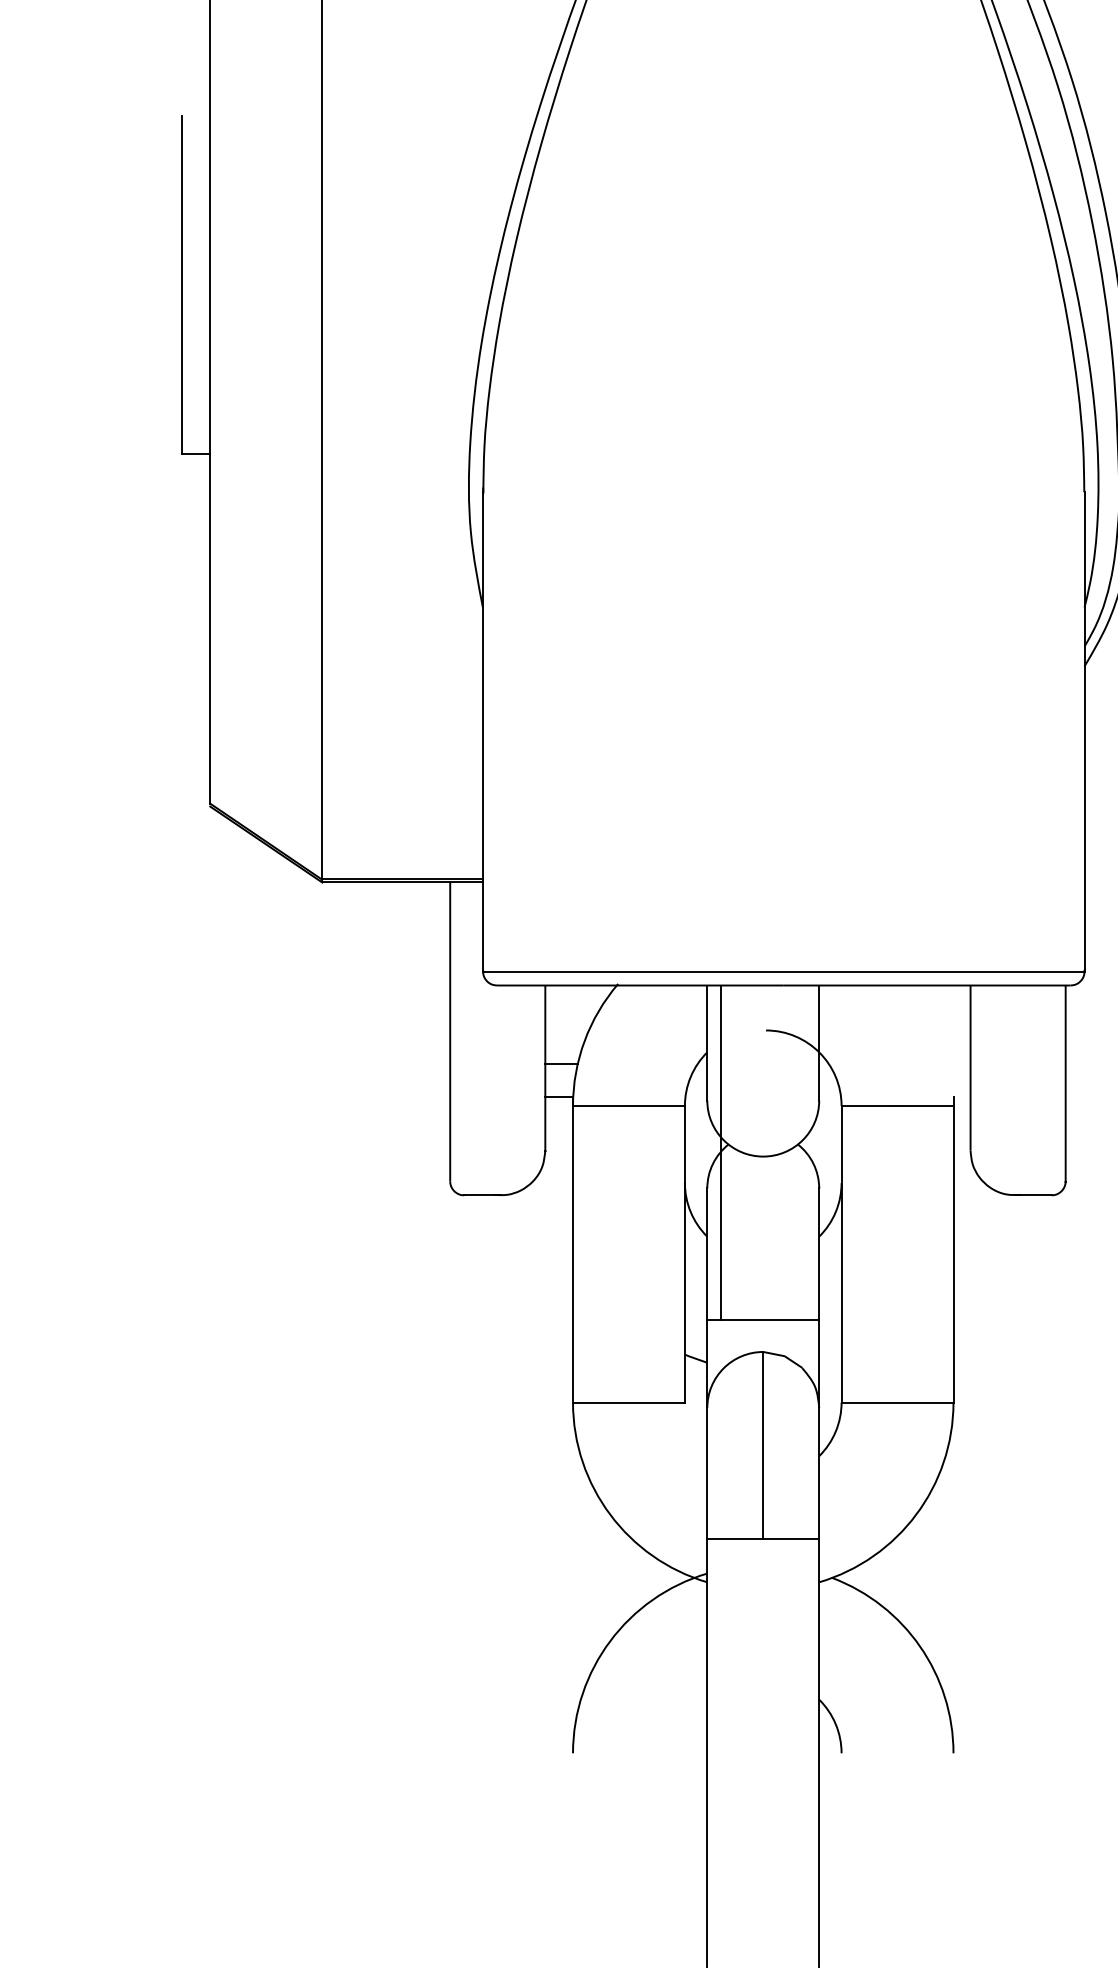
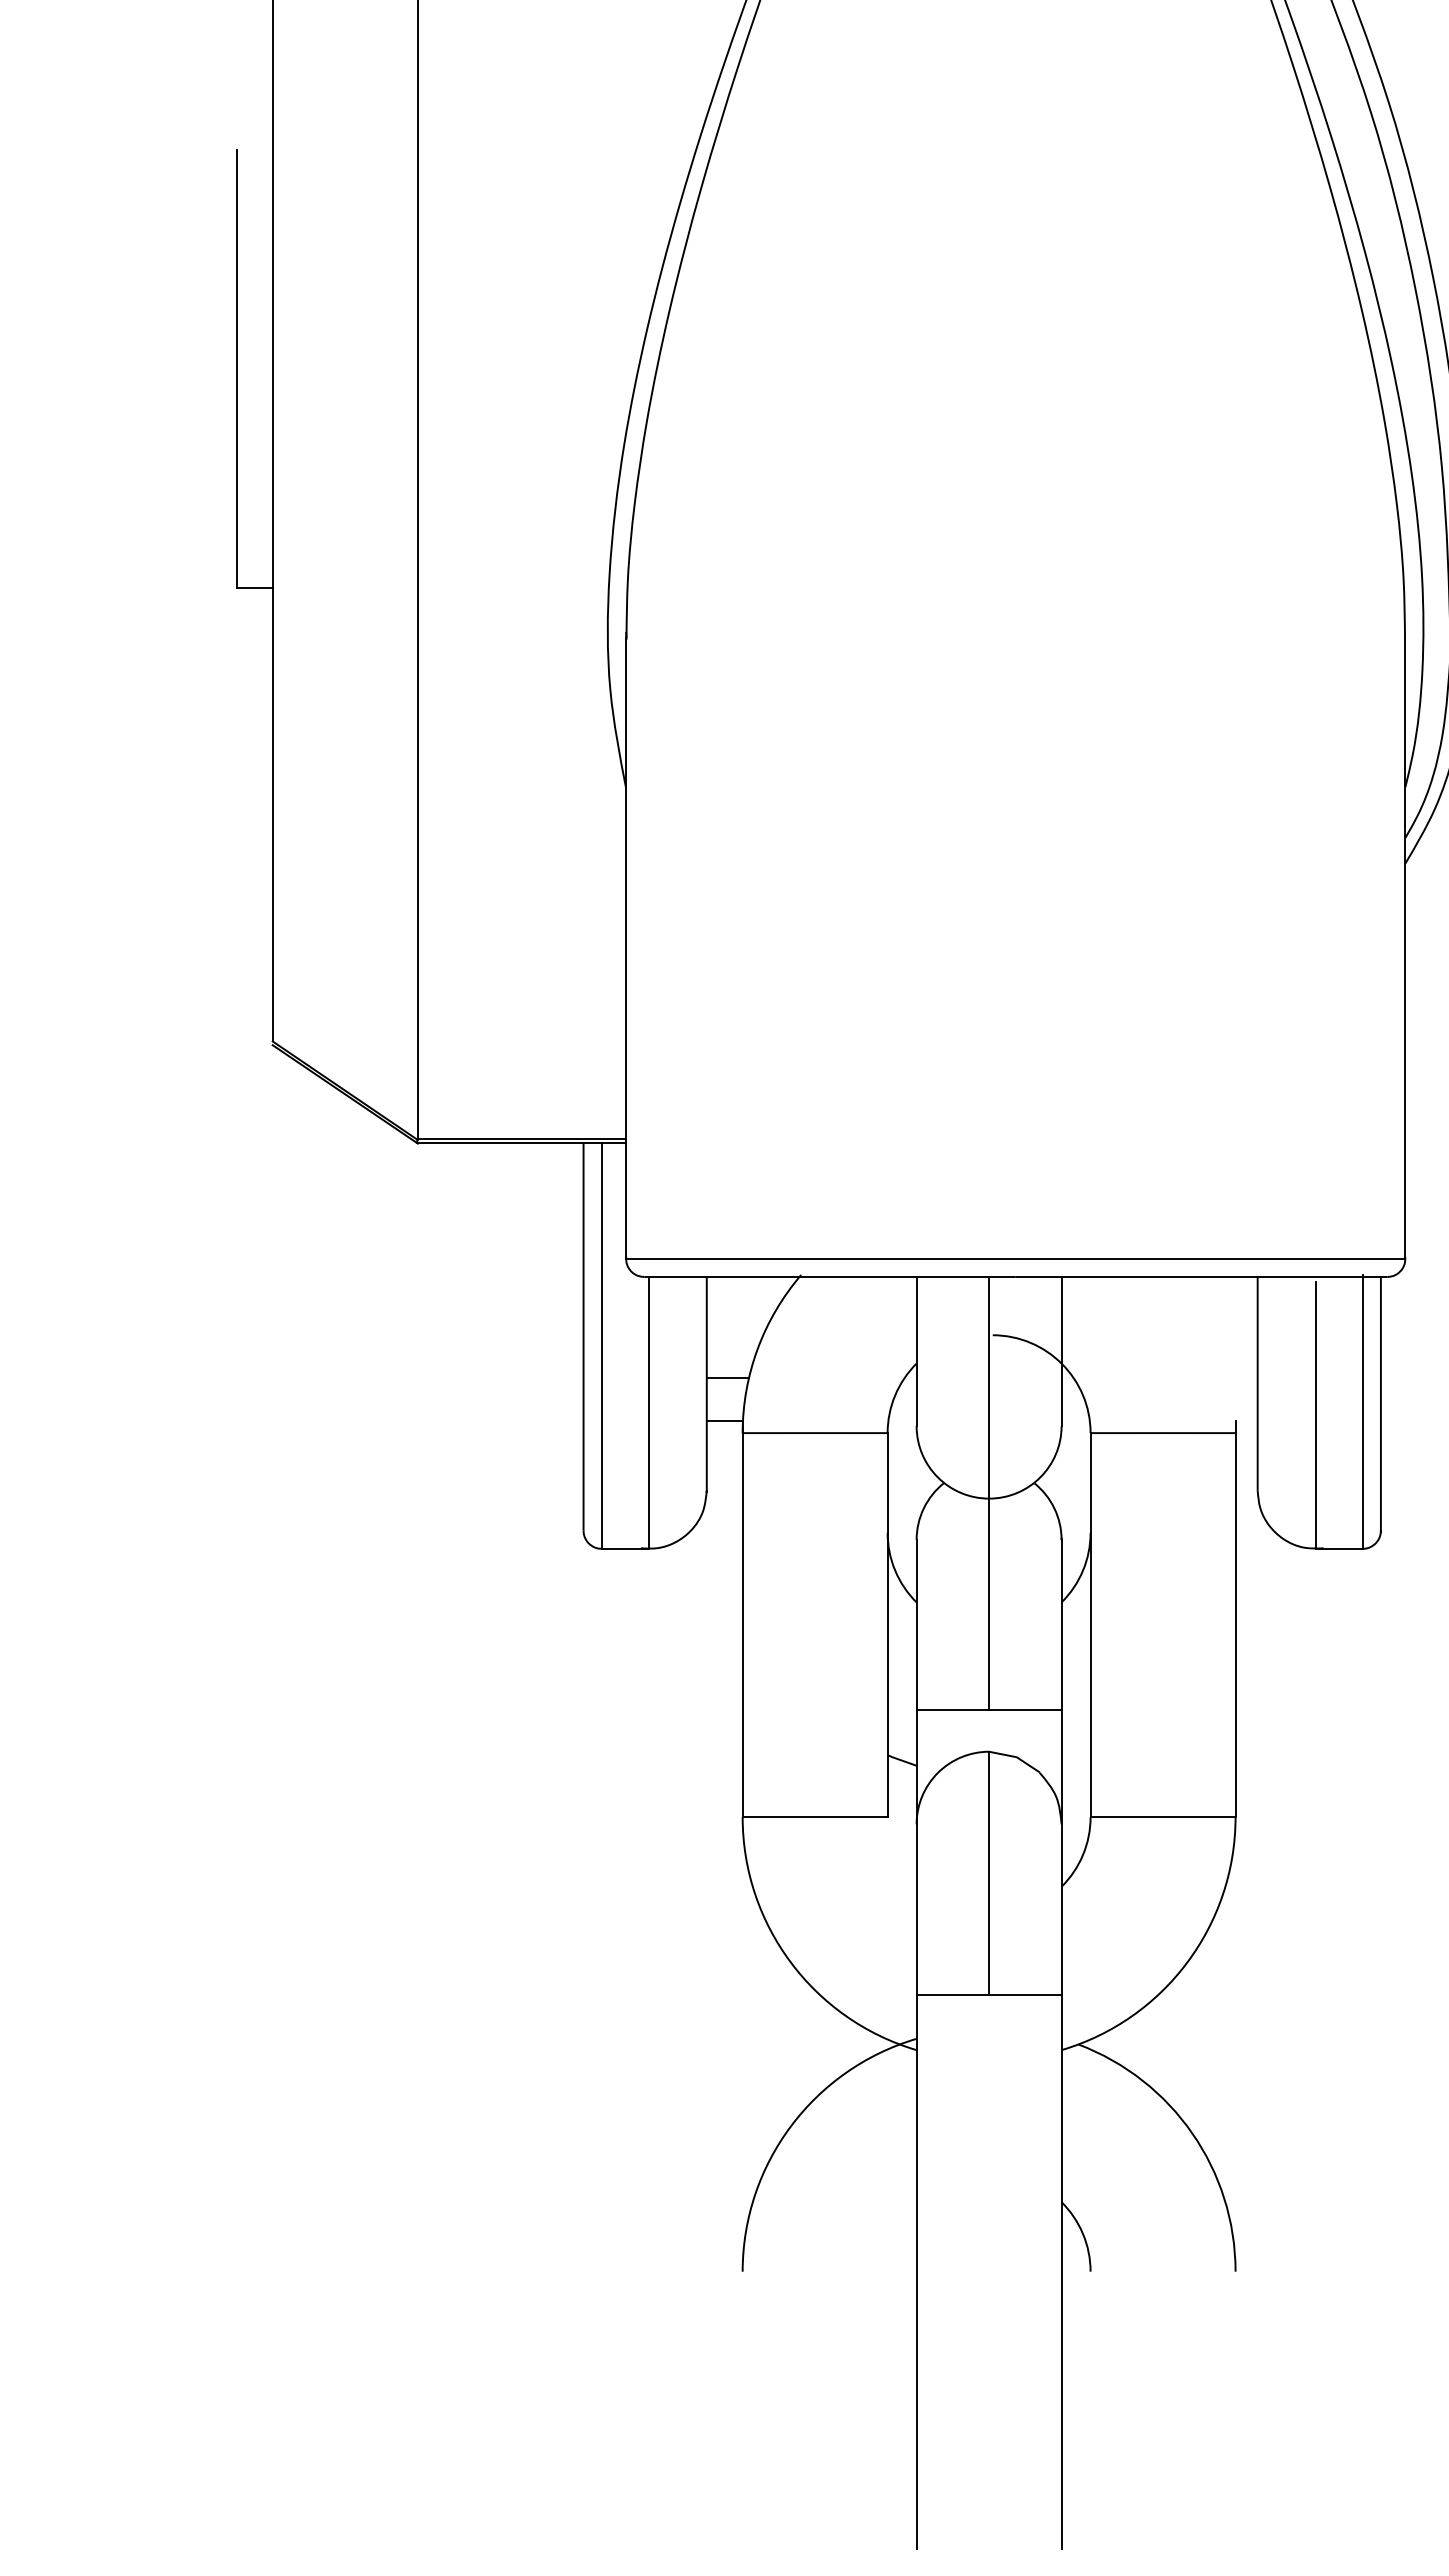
line: (464, 1038) -> (601, 1345), added
line: (1051, 1089) -> (1362, 1411), added
line: (500, 1090) -> (648, 1412), added
line: (1015, 1092) -> (1315, 1415), added
line: (721, 1152) -> (989, 1493), moved

